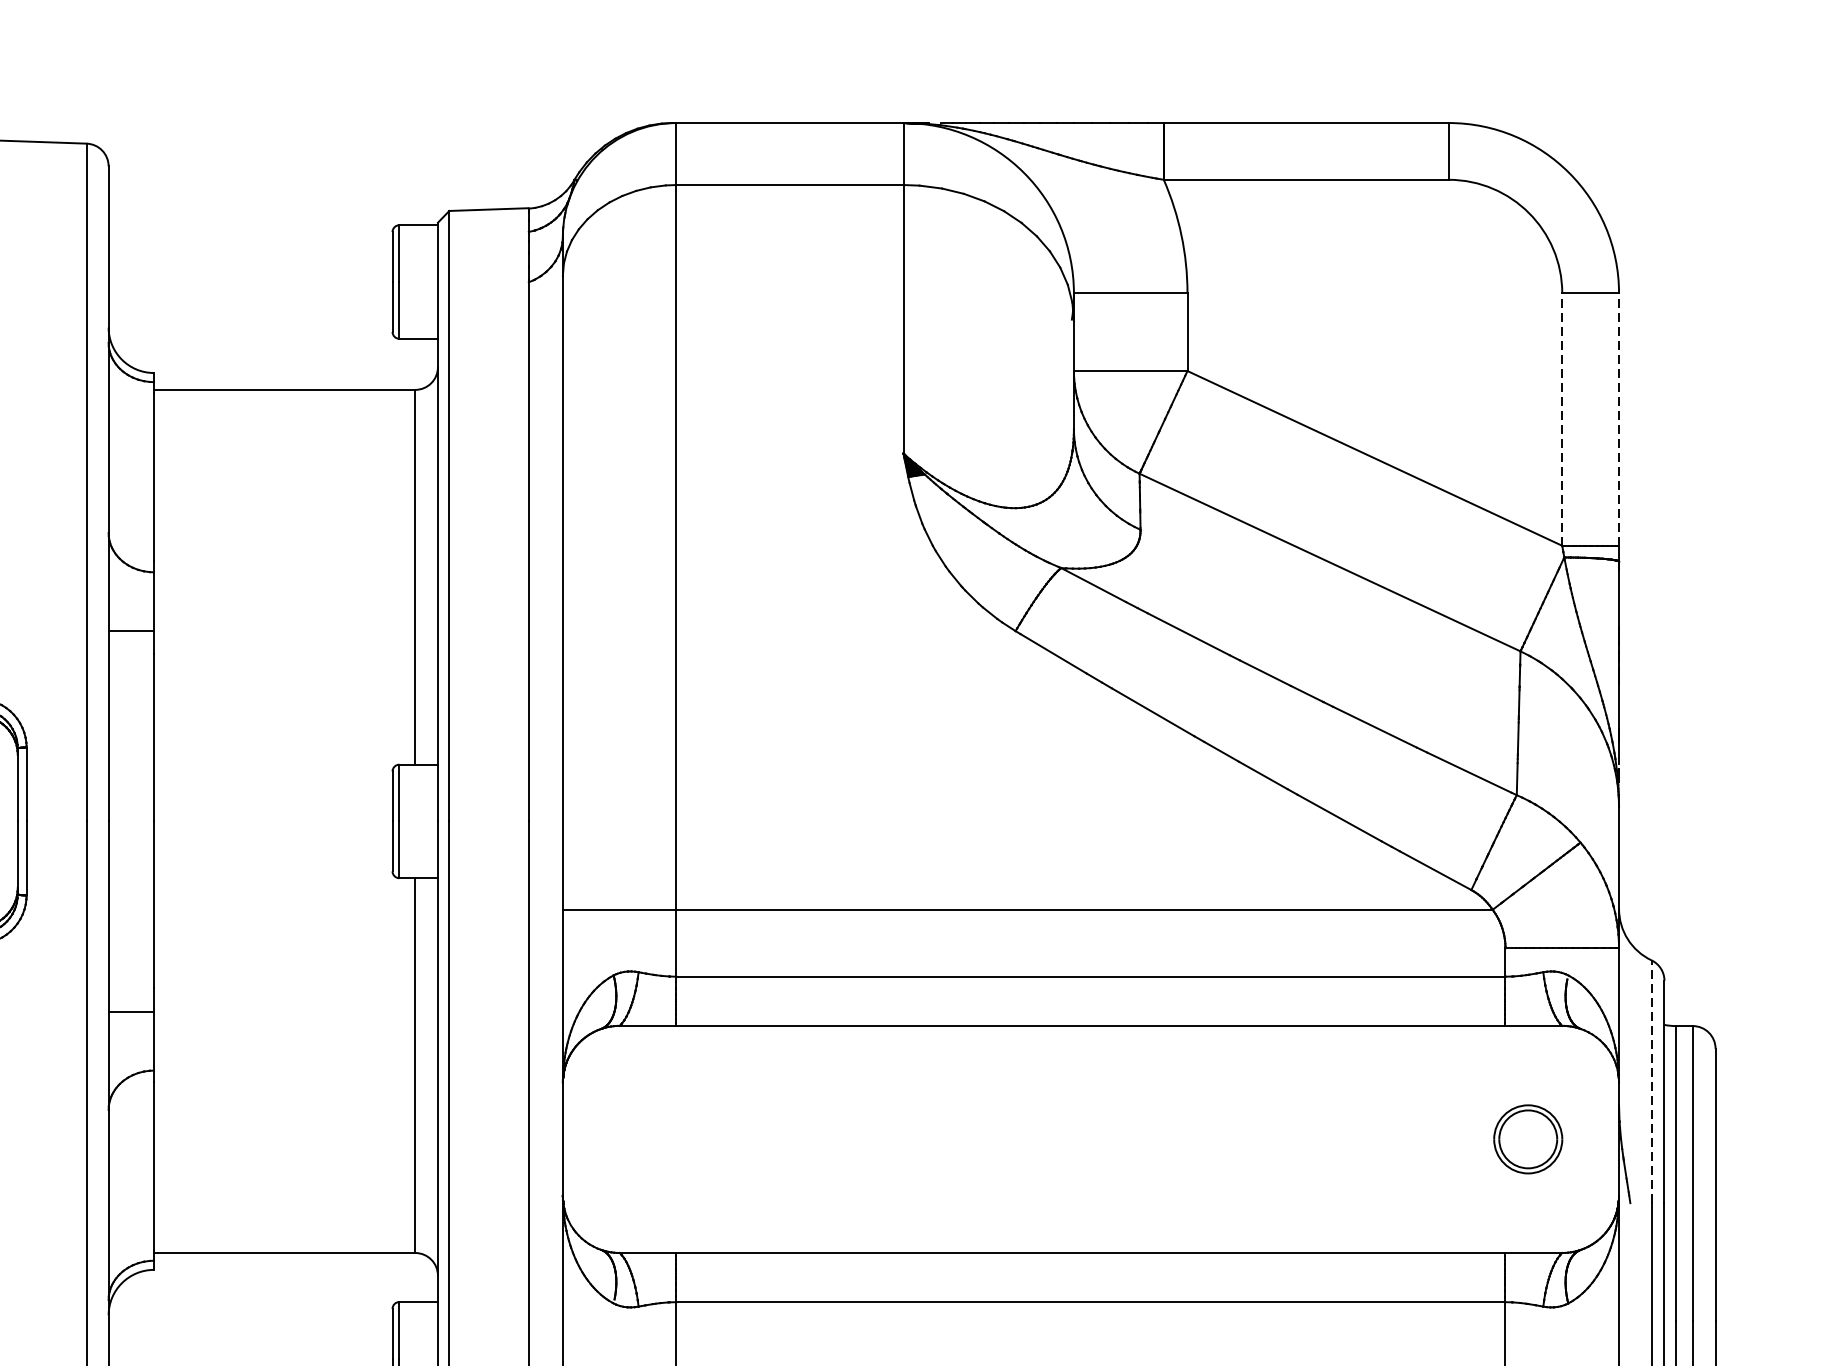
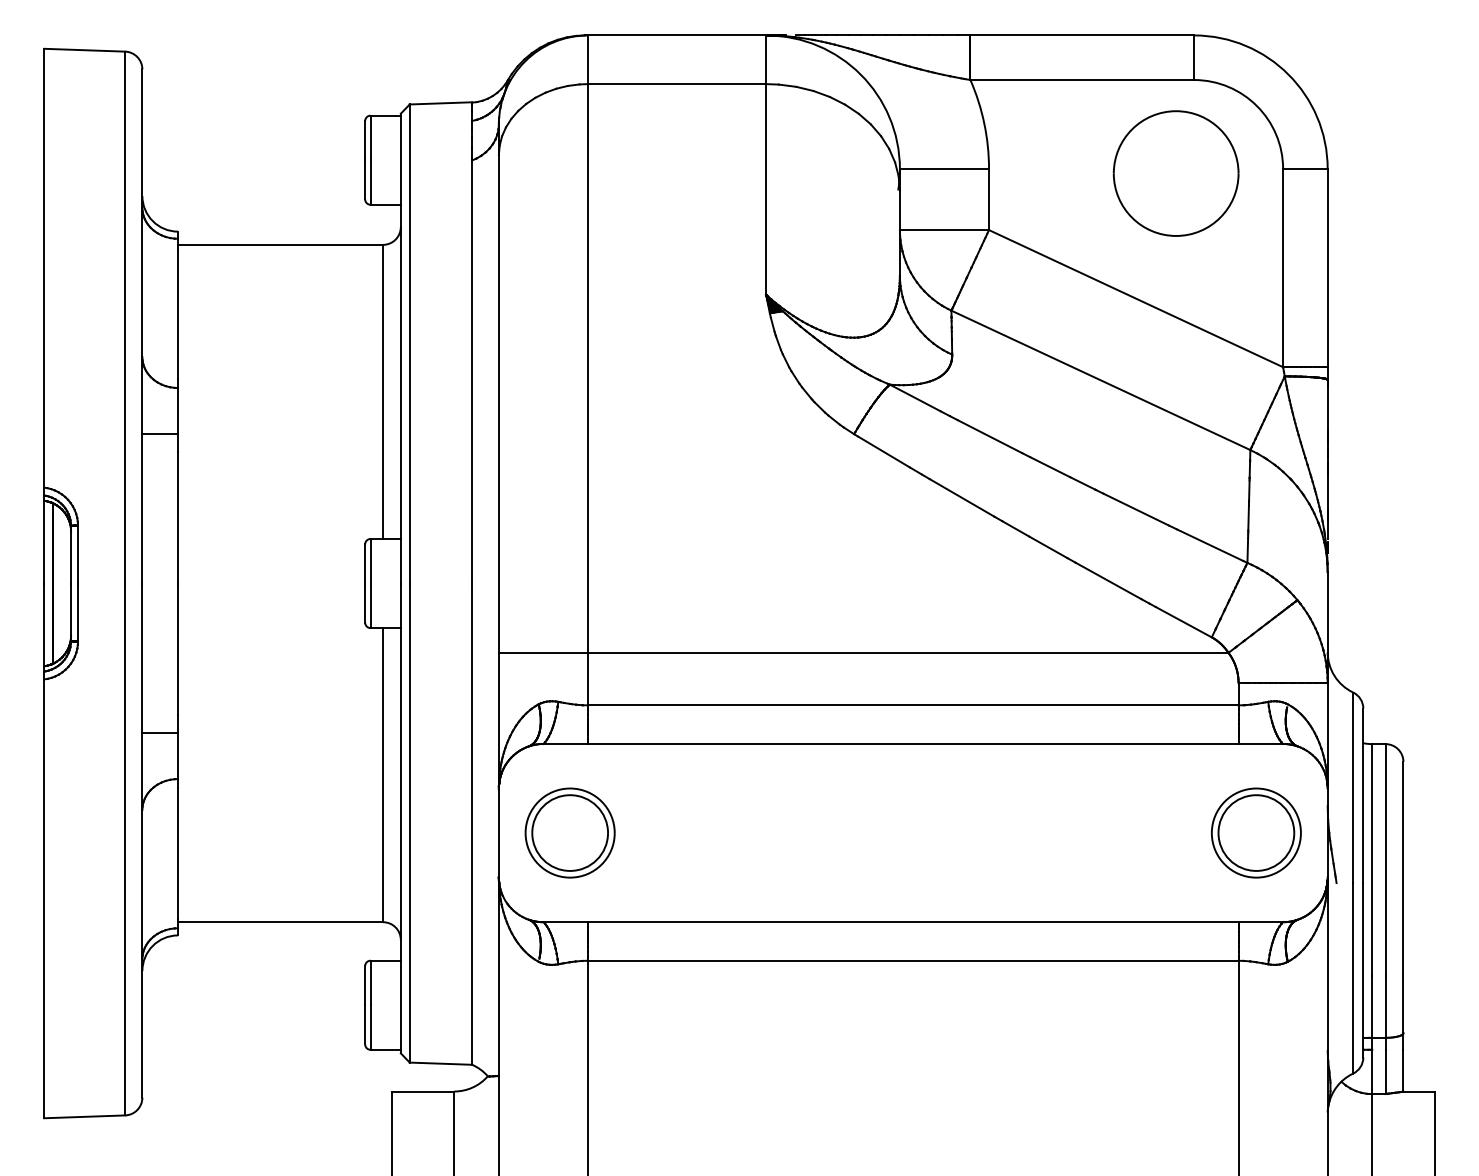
part: (1425, 298) -> (1175, 173), added
line: (1562, 418) -> (1283, 267), dashed -> solid
line: (1618, 418) -> (1327, 267), dashed -> solid
line: (1651, 1081) -> (1353, 787), dashed -> solid
part: (652, 1138) -> (569, 832), added
part: (1528, 1138) -> (1256, 832), size x1.67

